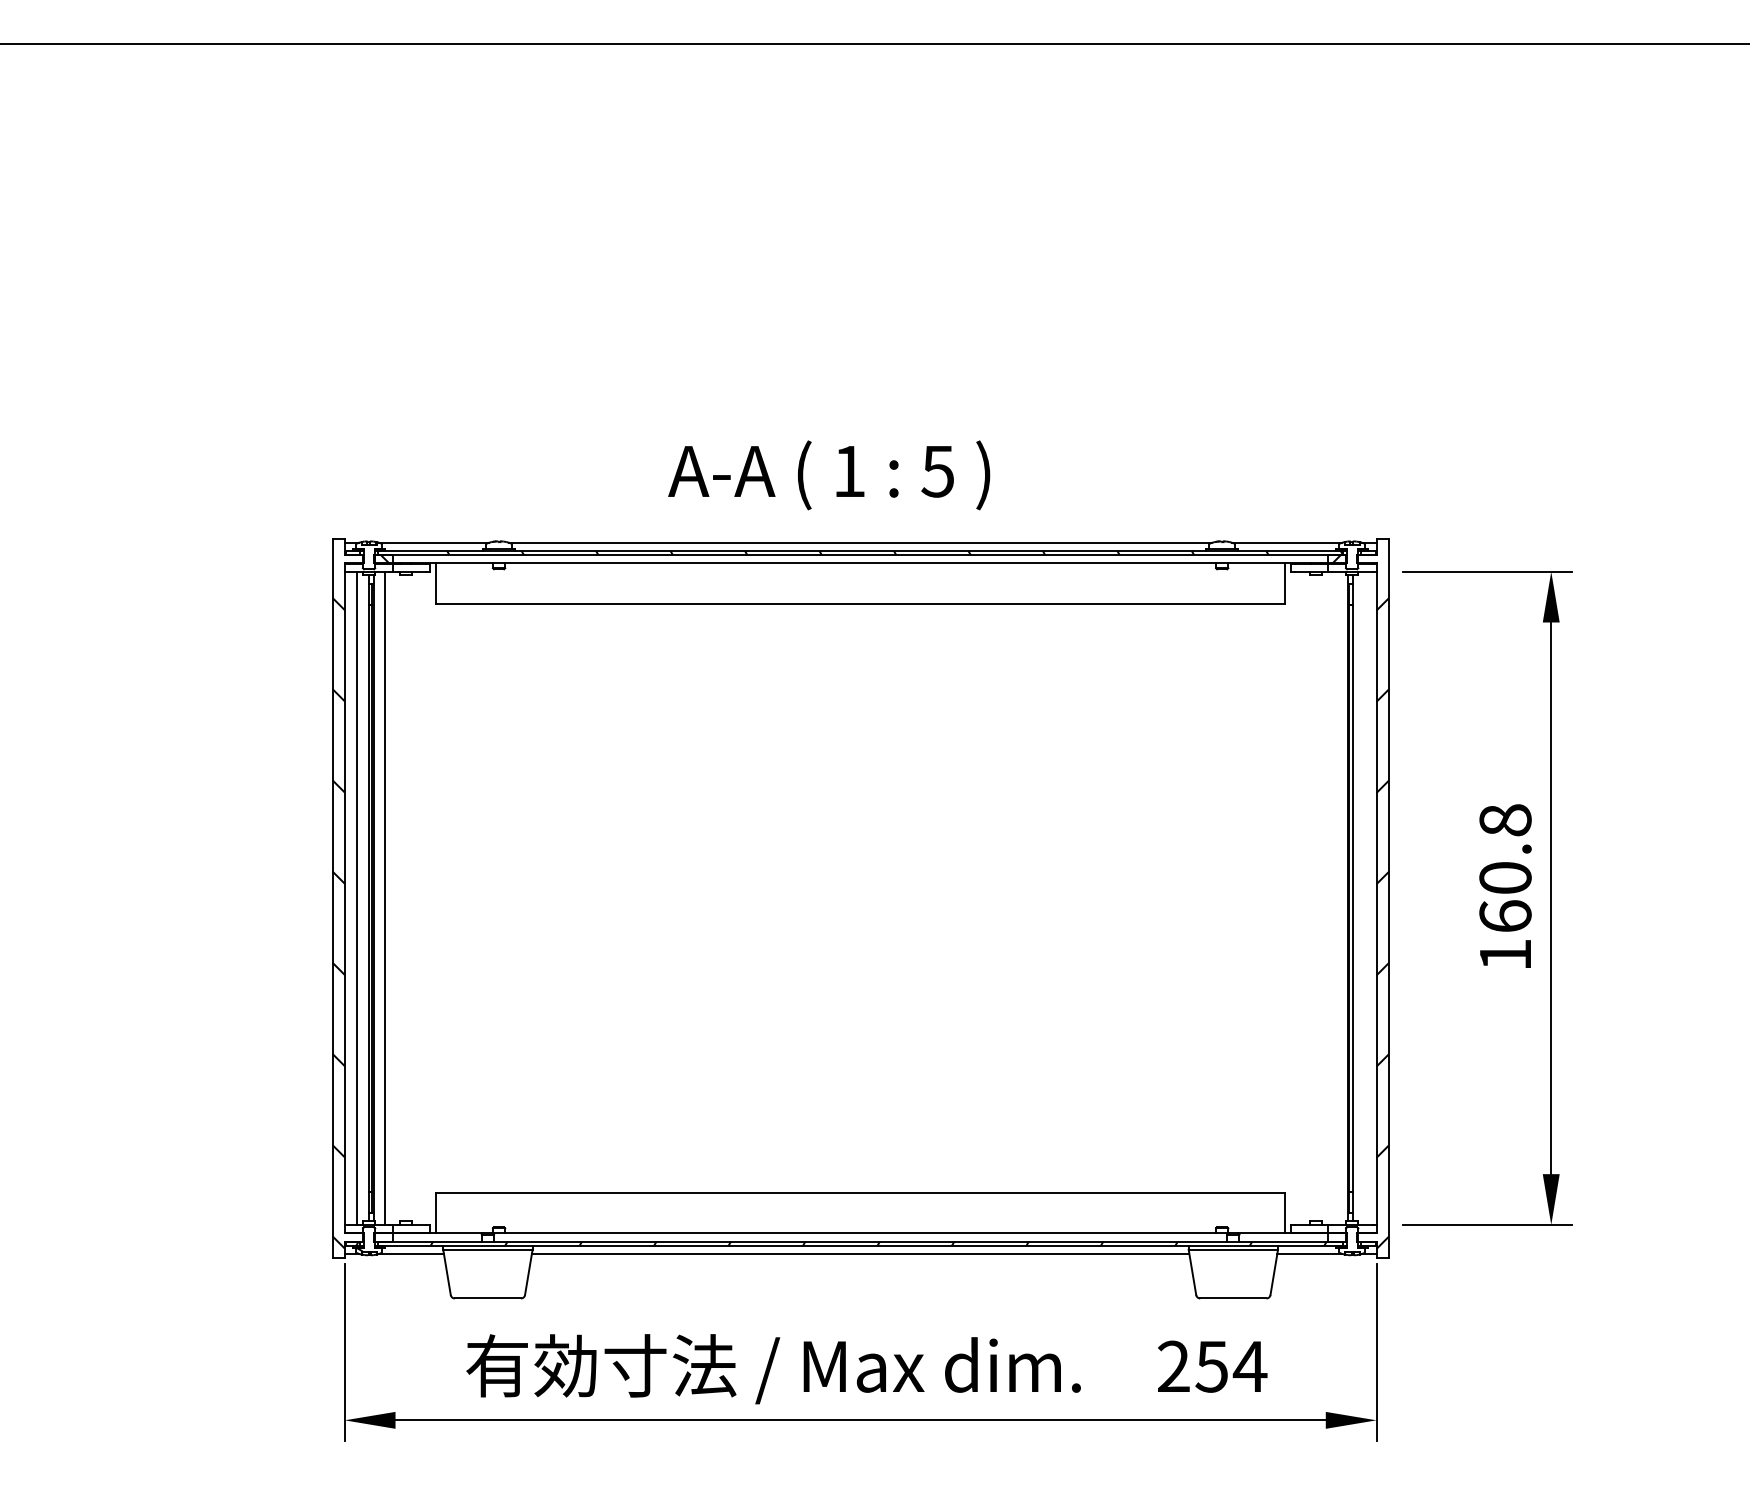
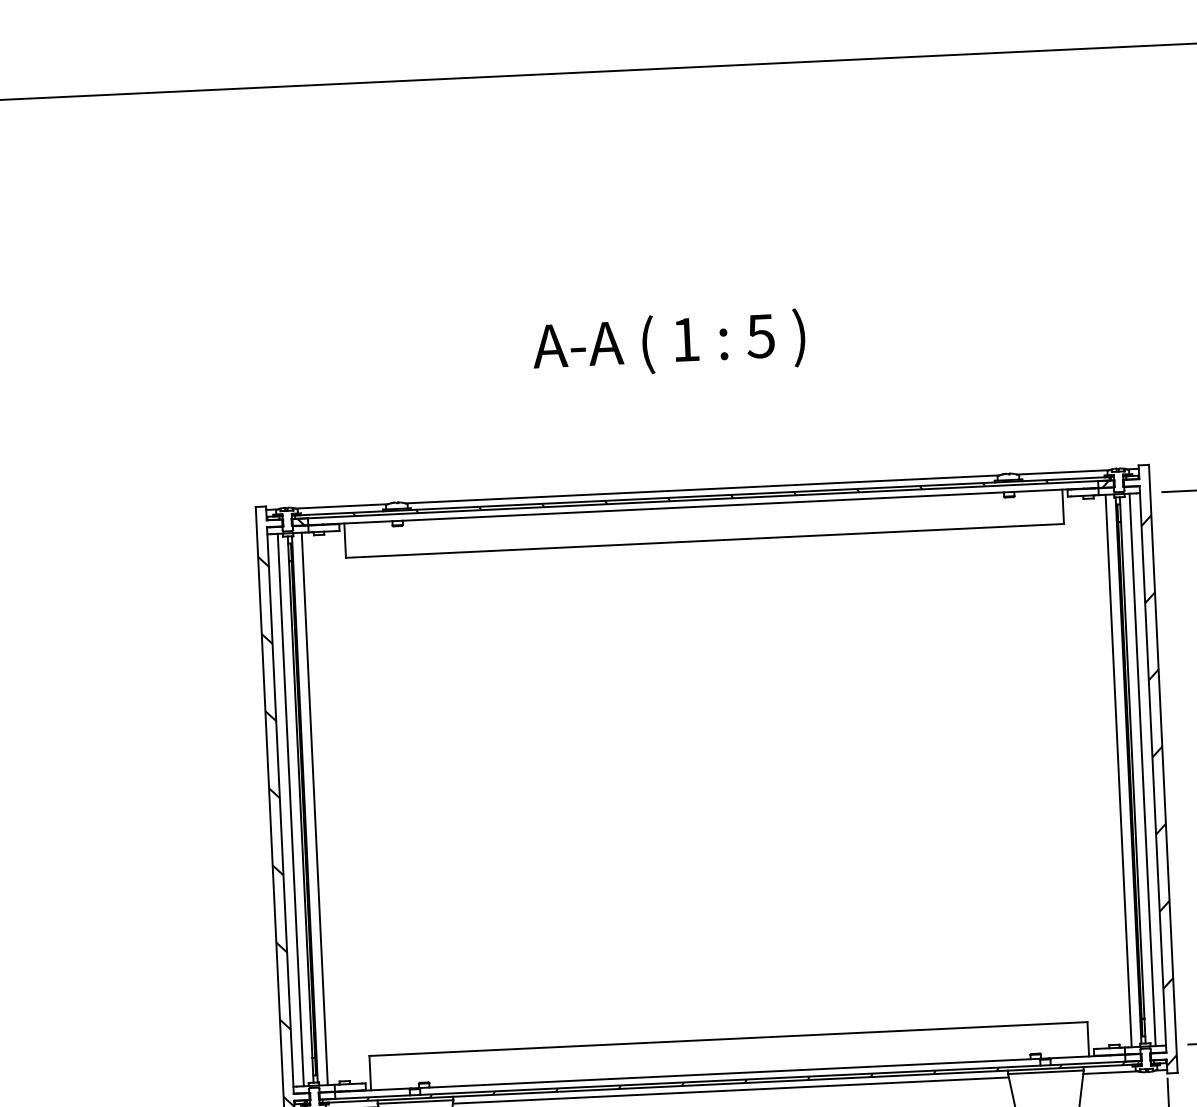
text: (829, 475) -> (669, 344), moved
line: (1335, 897) -> (1118, 770), added
line: (1364, 897) -> (1142, 769), added

